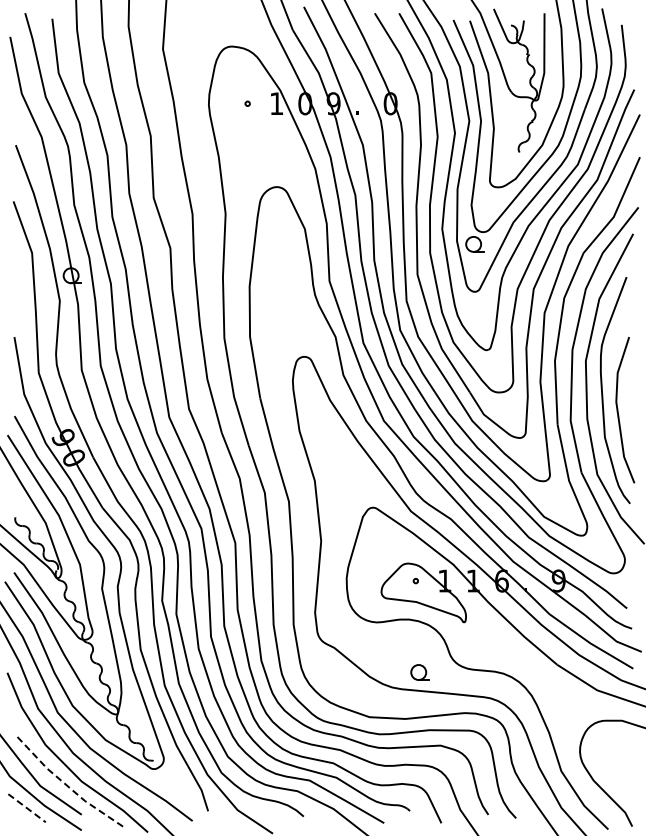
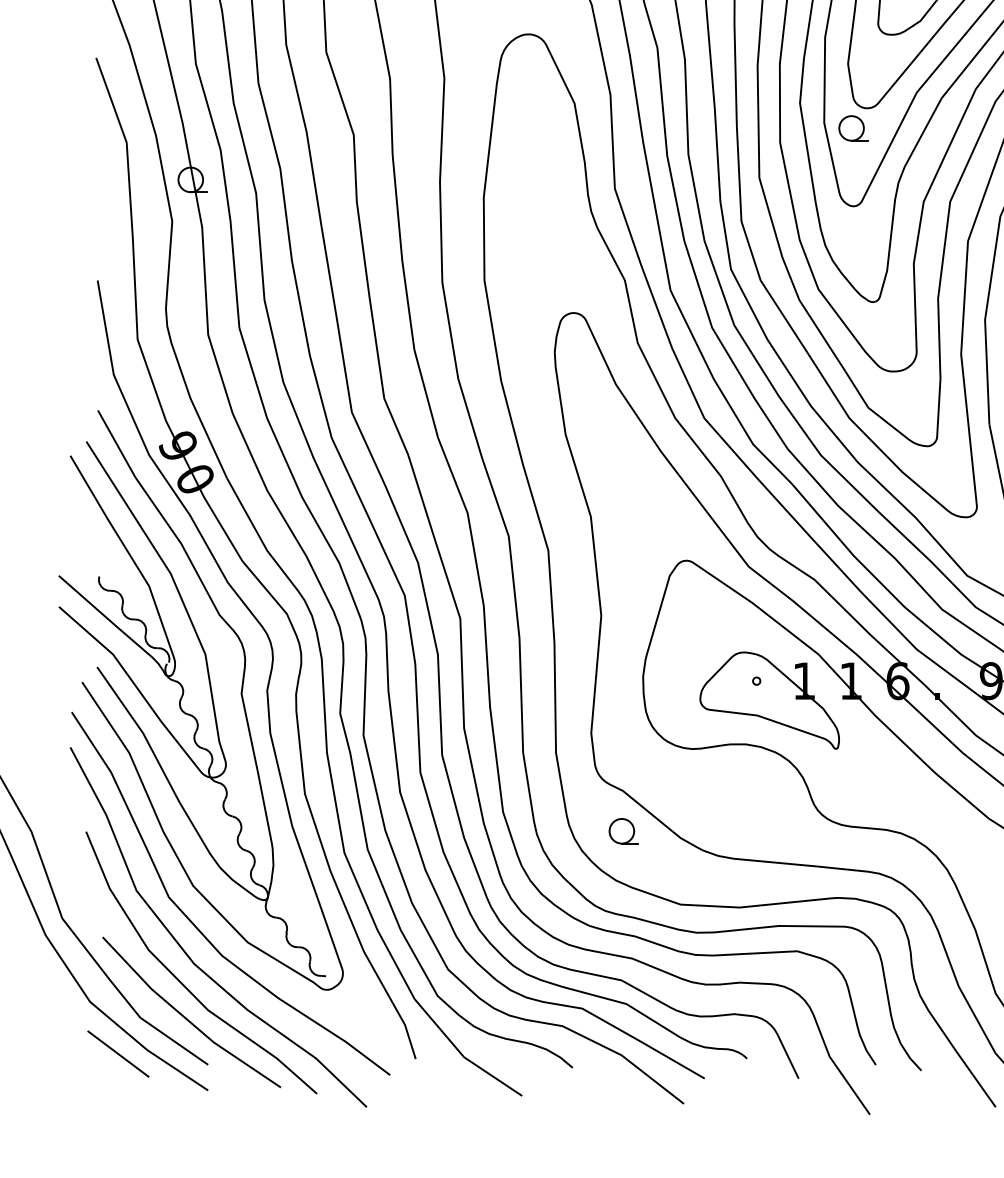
part: (419, 672) -> (623, 831), moved
line: (68, 786) -> (186, 1018), dashed -> solid
line: (27, 808) -> (119, 1054), dashed -> solid

